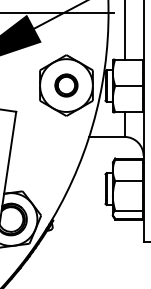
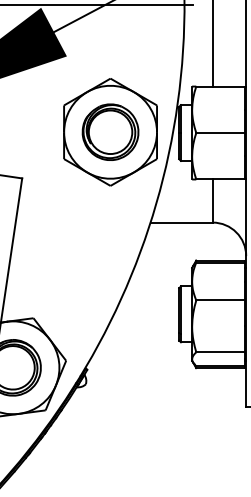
part: (66, 85) -> (110, 132), size x1.43

